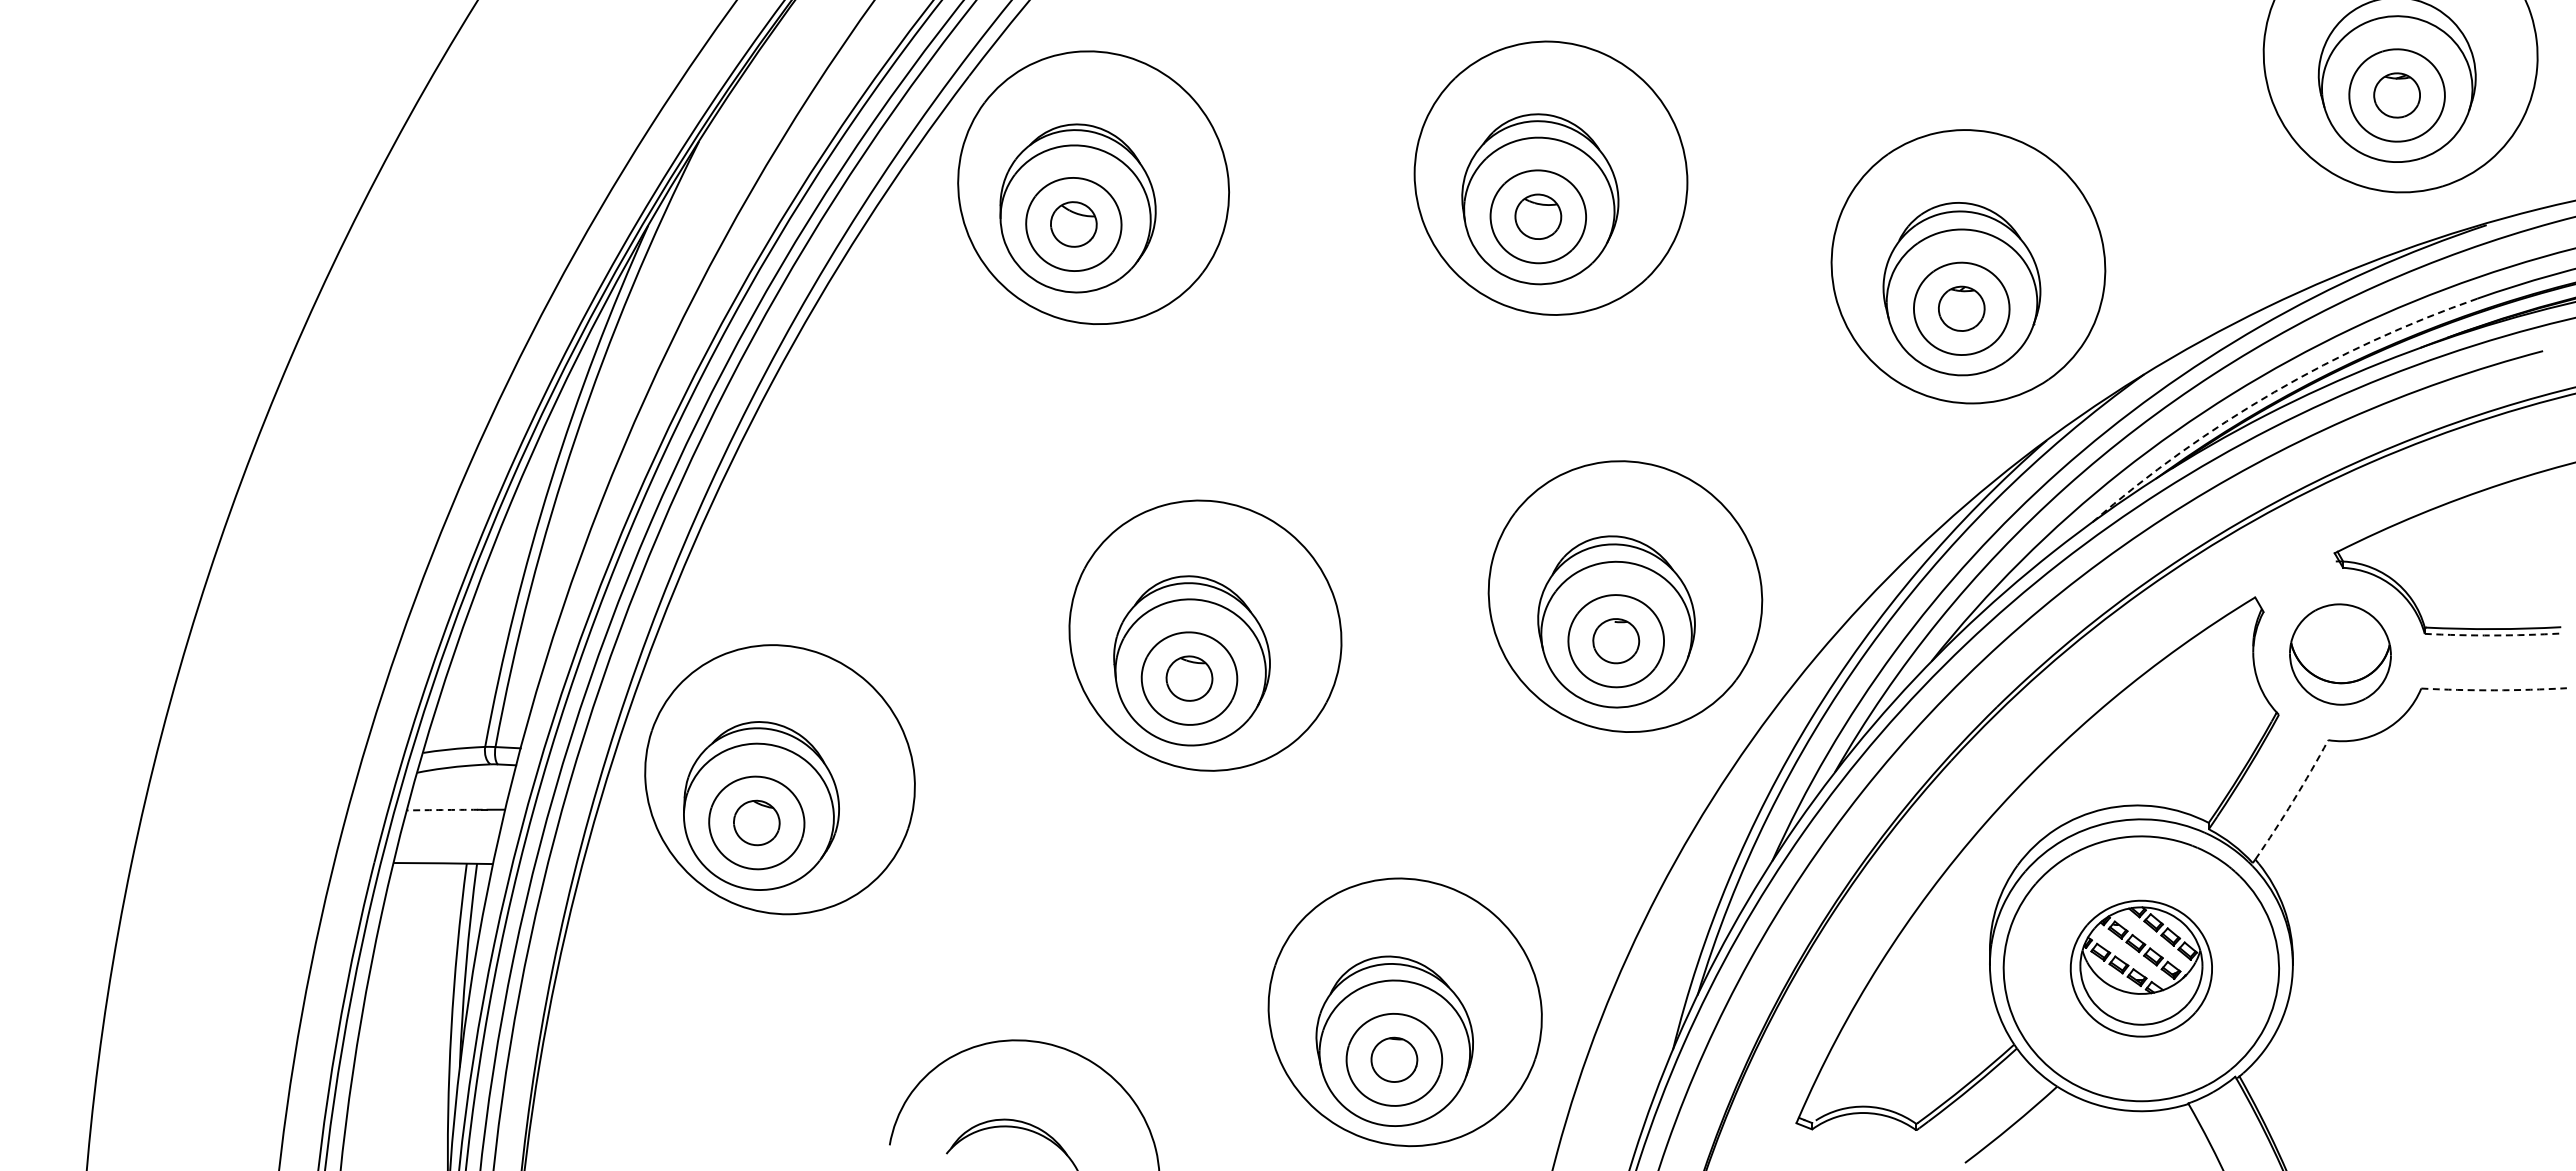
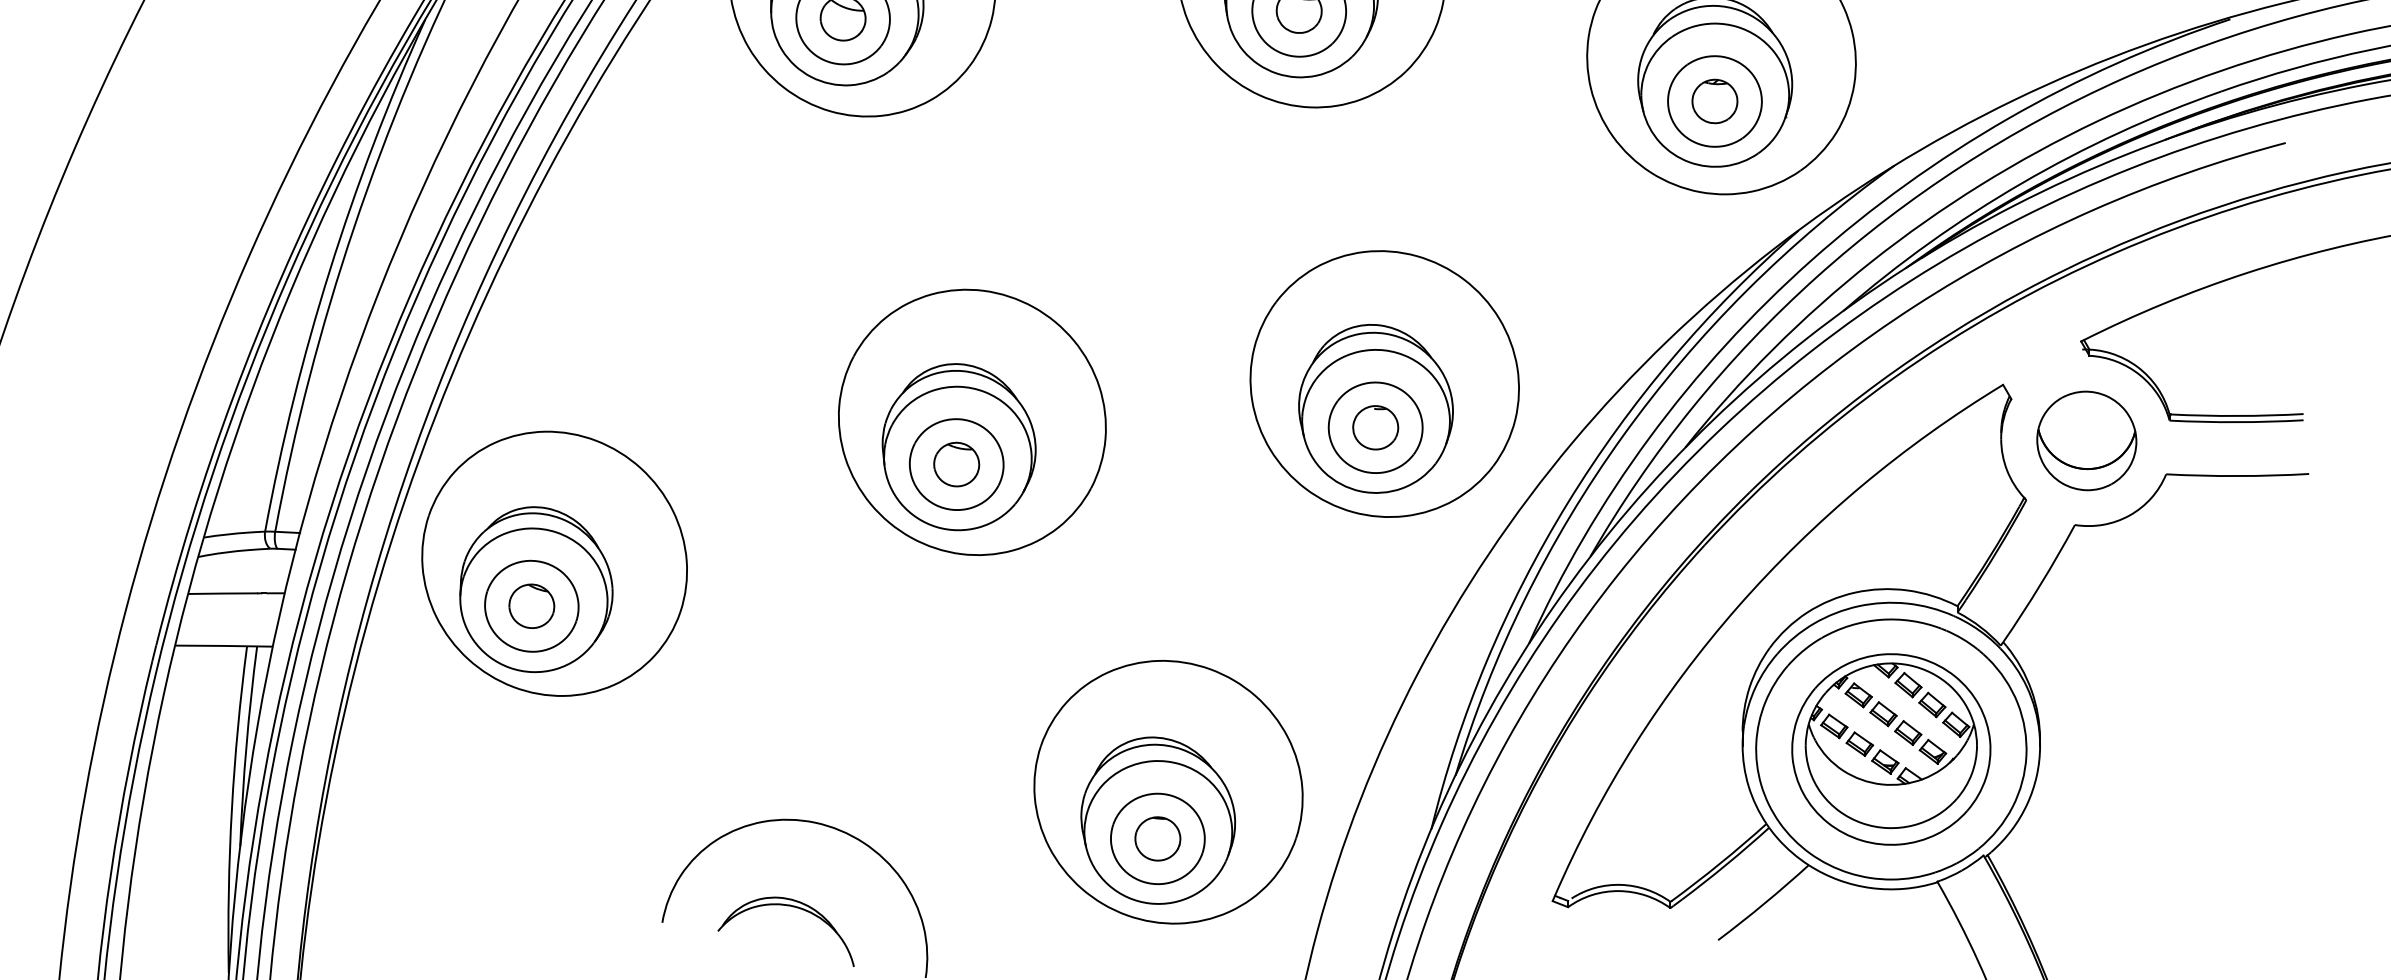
arc: (2274, 392) -> (2022, 183), dashed -> solid
arc: (2492, 635) -> (2236, 422), dashed -> solid
arc: (2494, 690) -> (2238, 476), dashed -> solid
arc: (2293, 800) -> (2040, 584), dashed -> solid
arc: (442, 810) -> (223, 594), dashed -> solid
part: (2141, 968) -> (1891, 749), size x1.43

